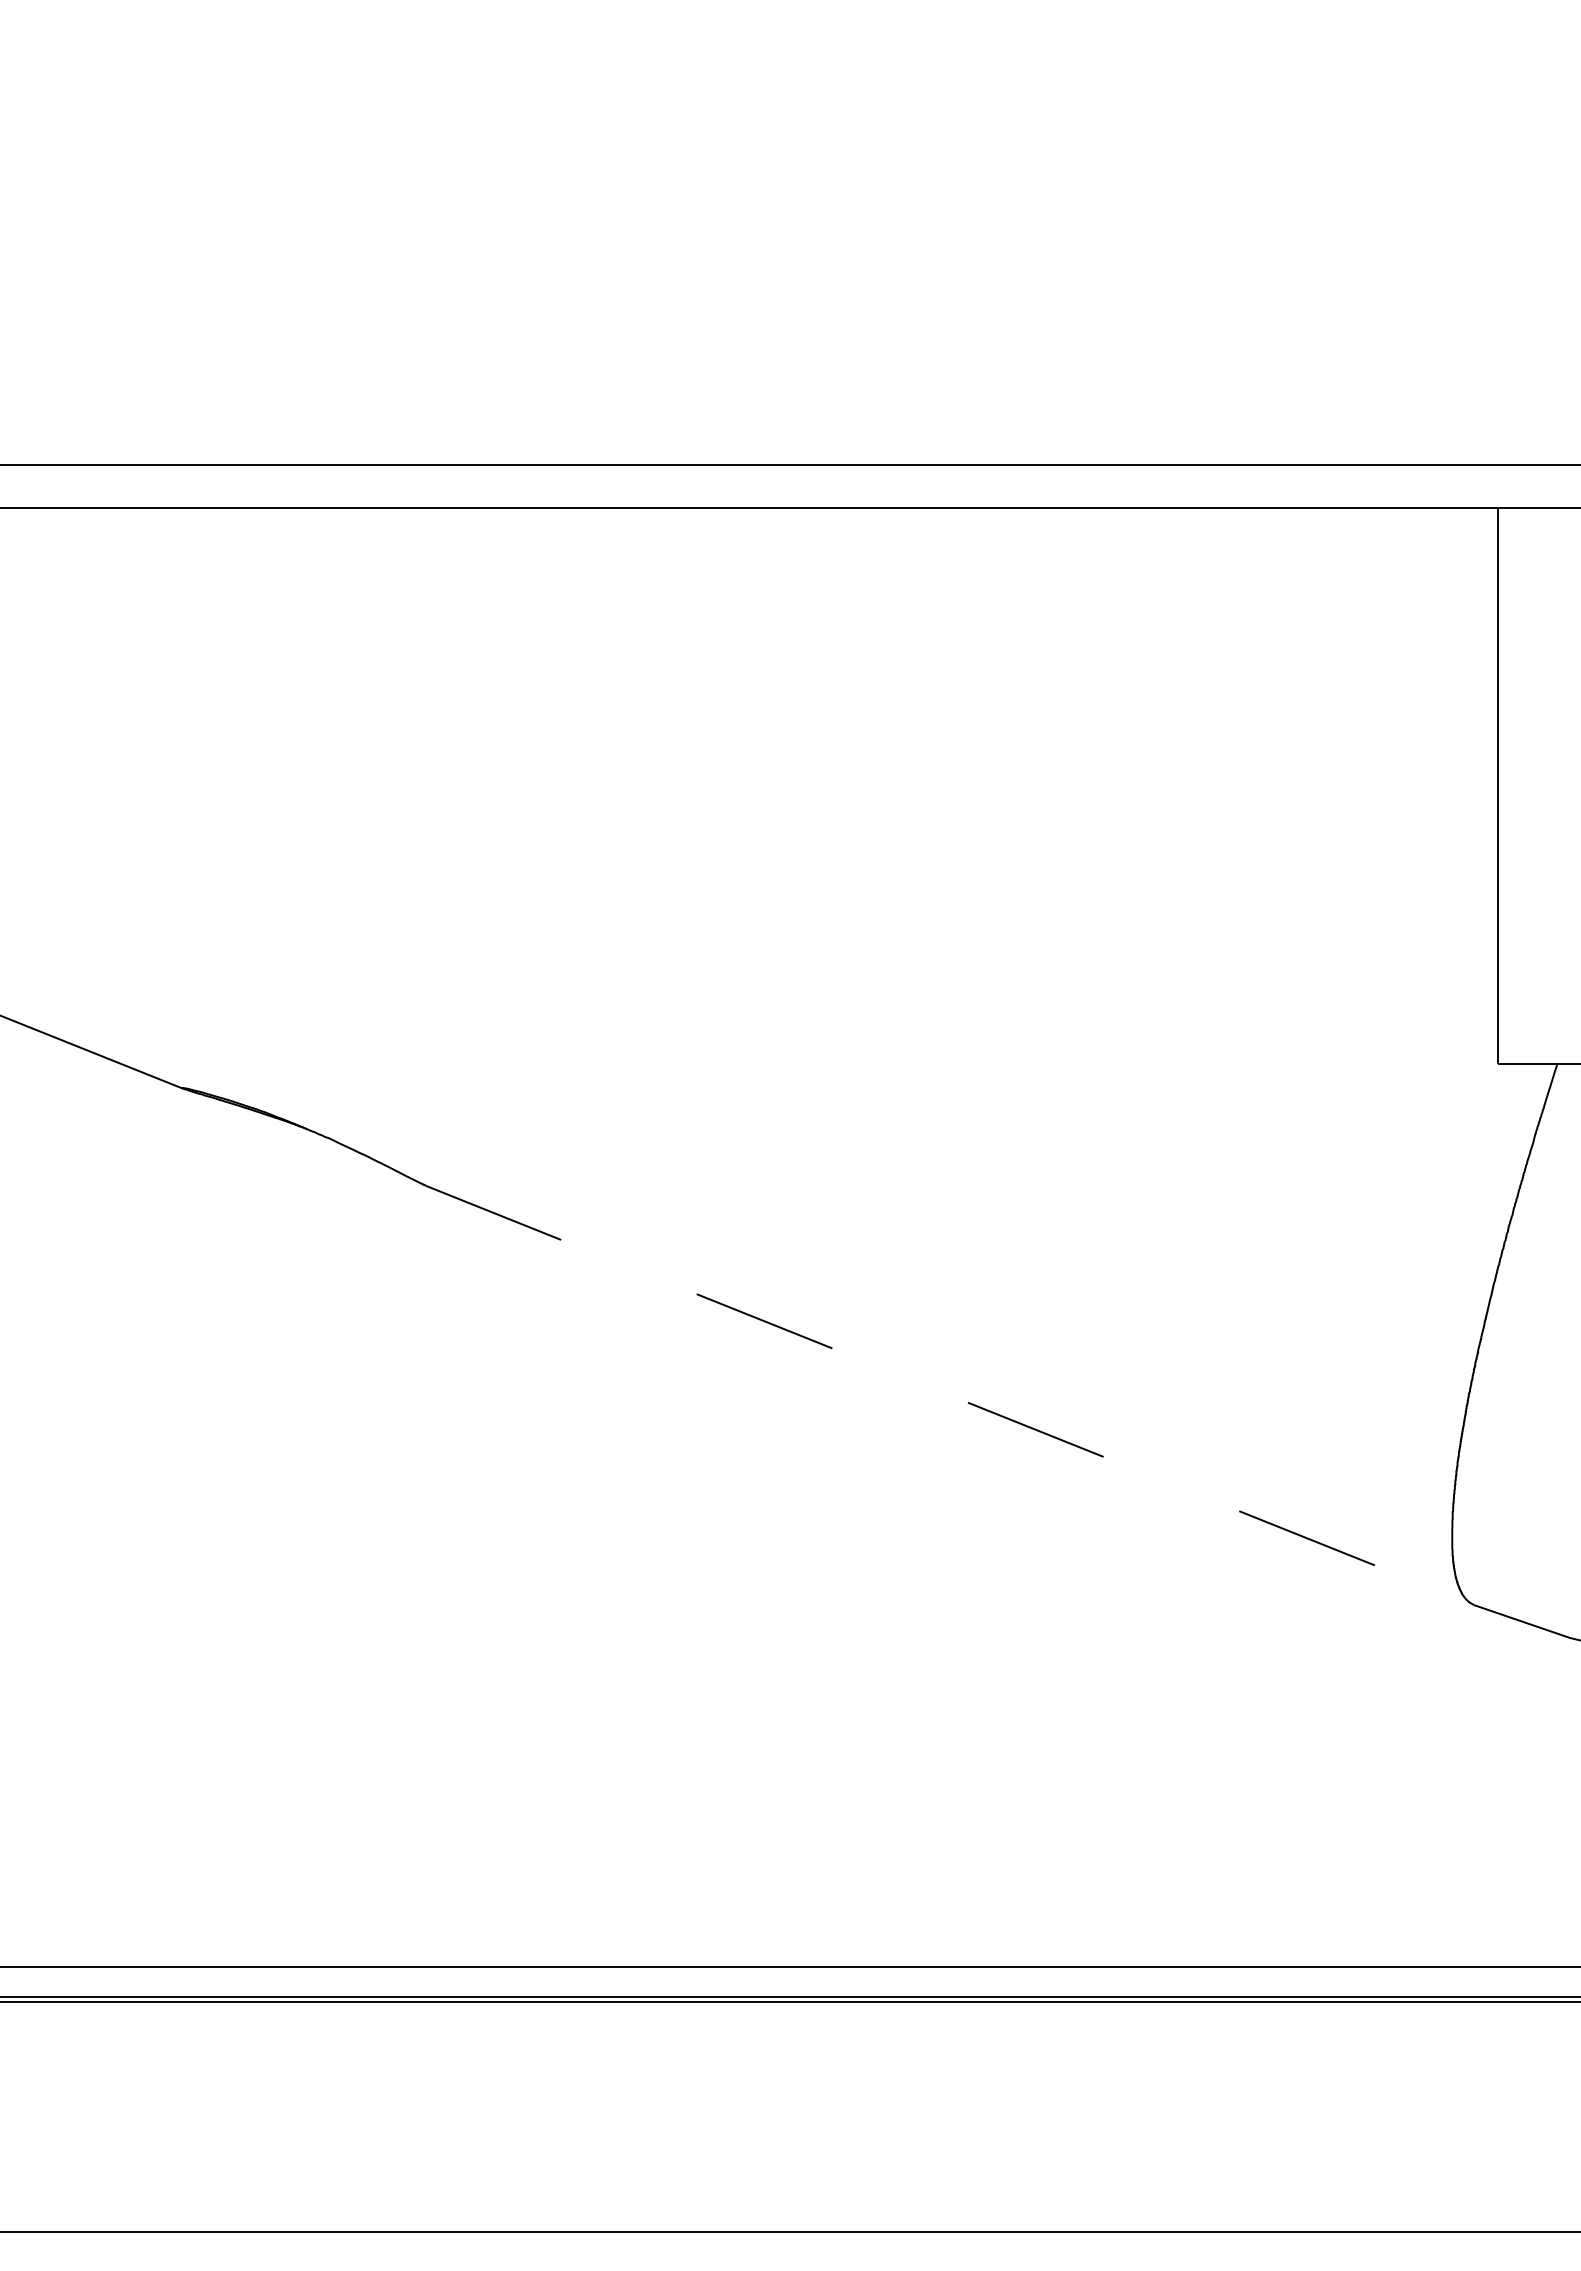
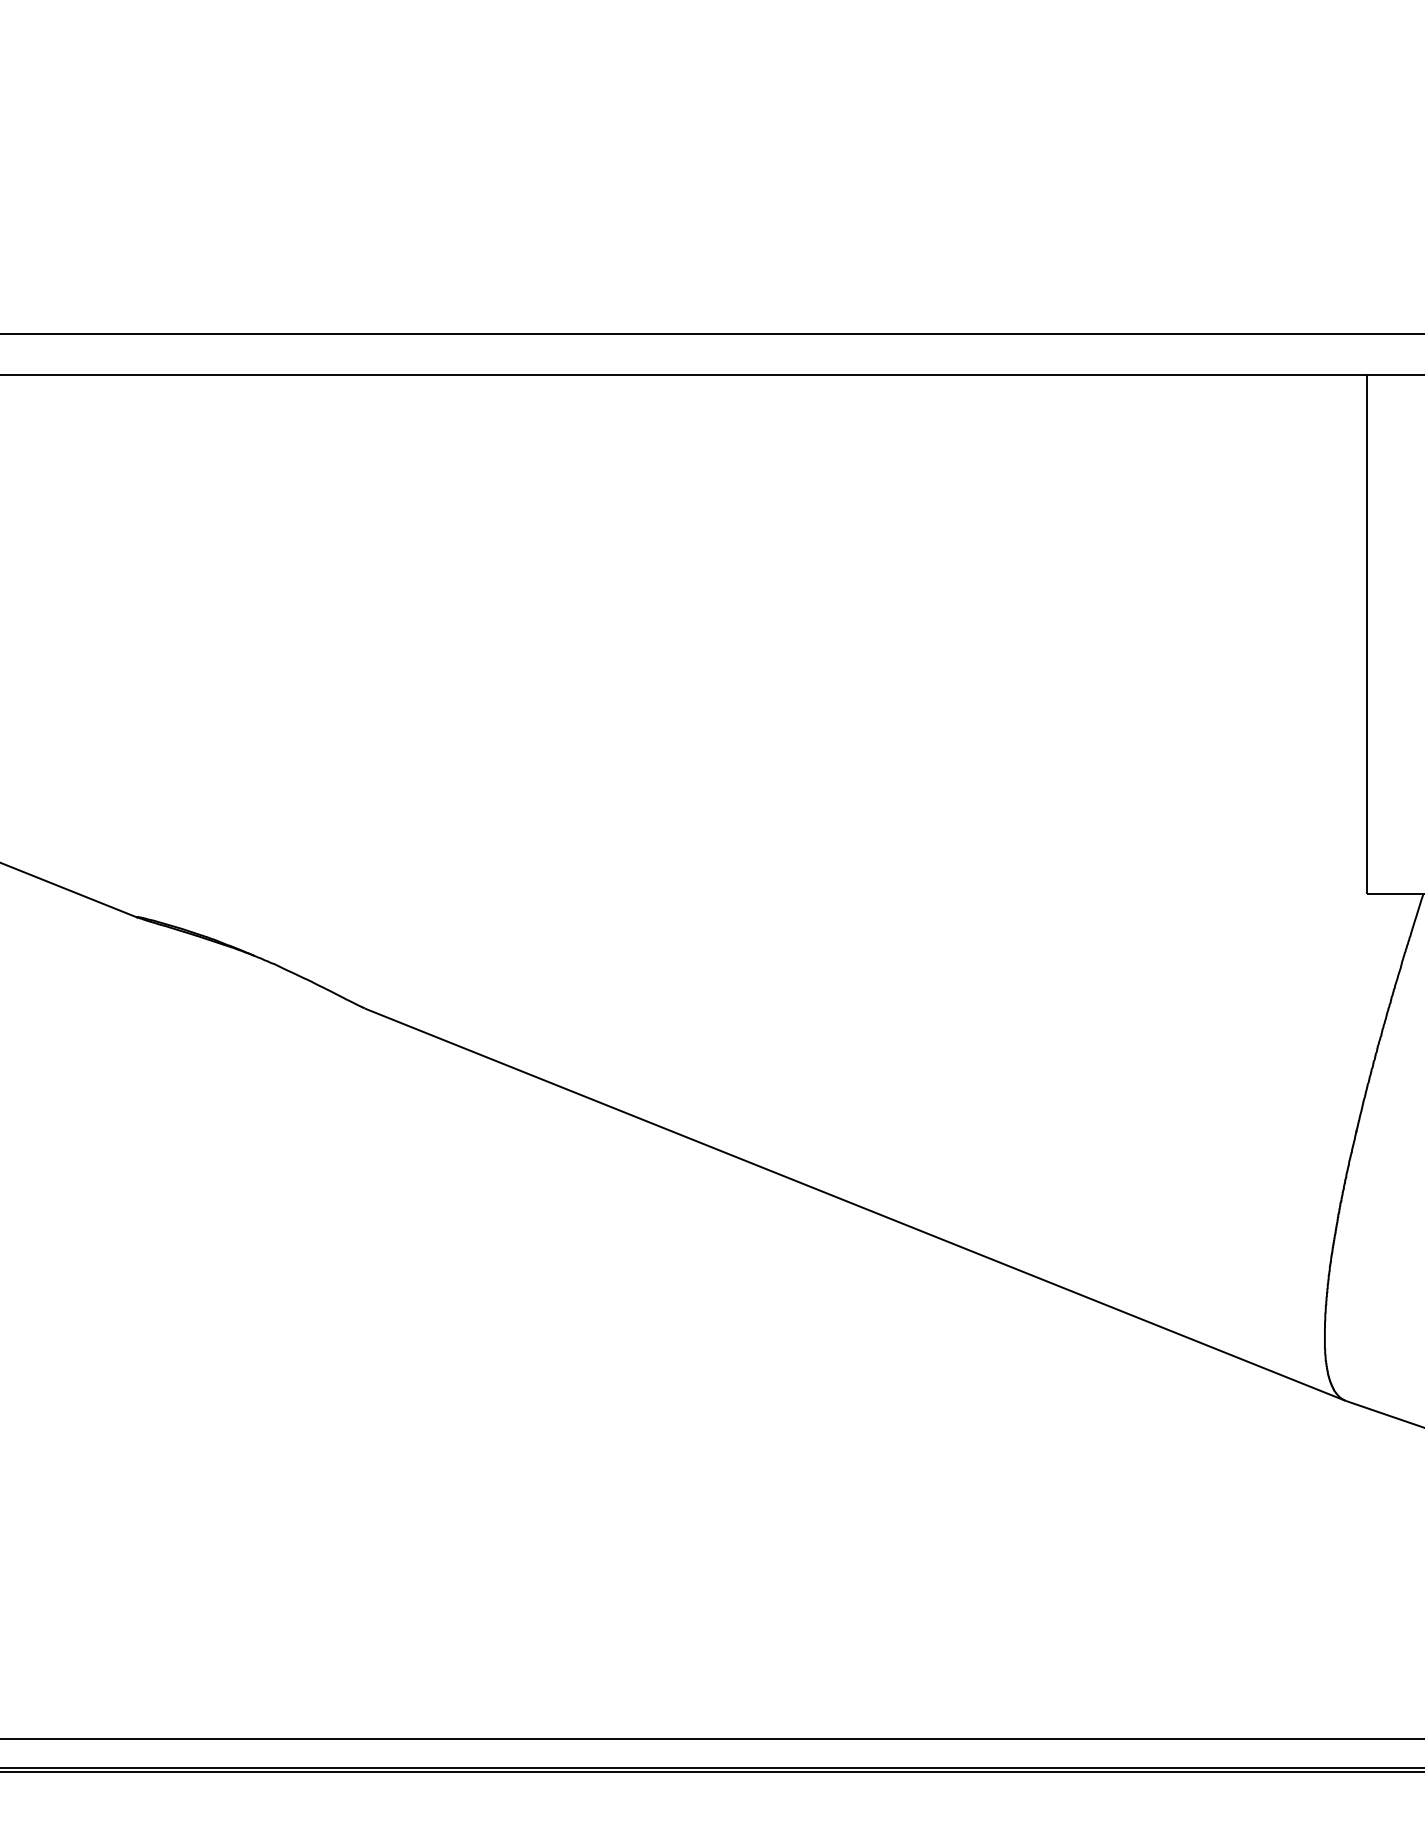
line: (949, 1395) -> (854, 1204), dashed -> solid

